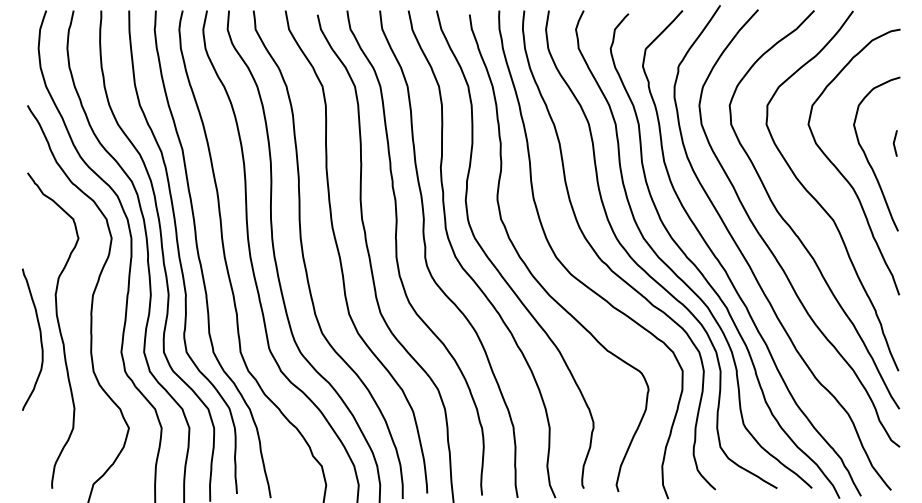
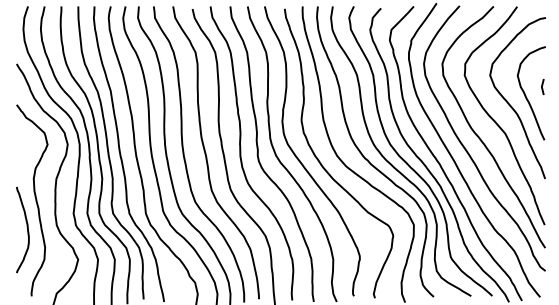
curve: (38, 335) -> (26, 227), moved

